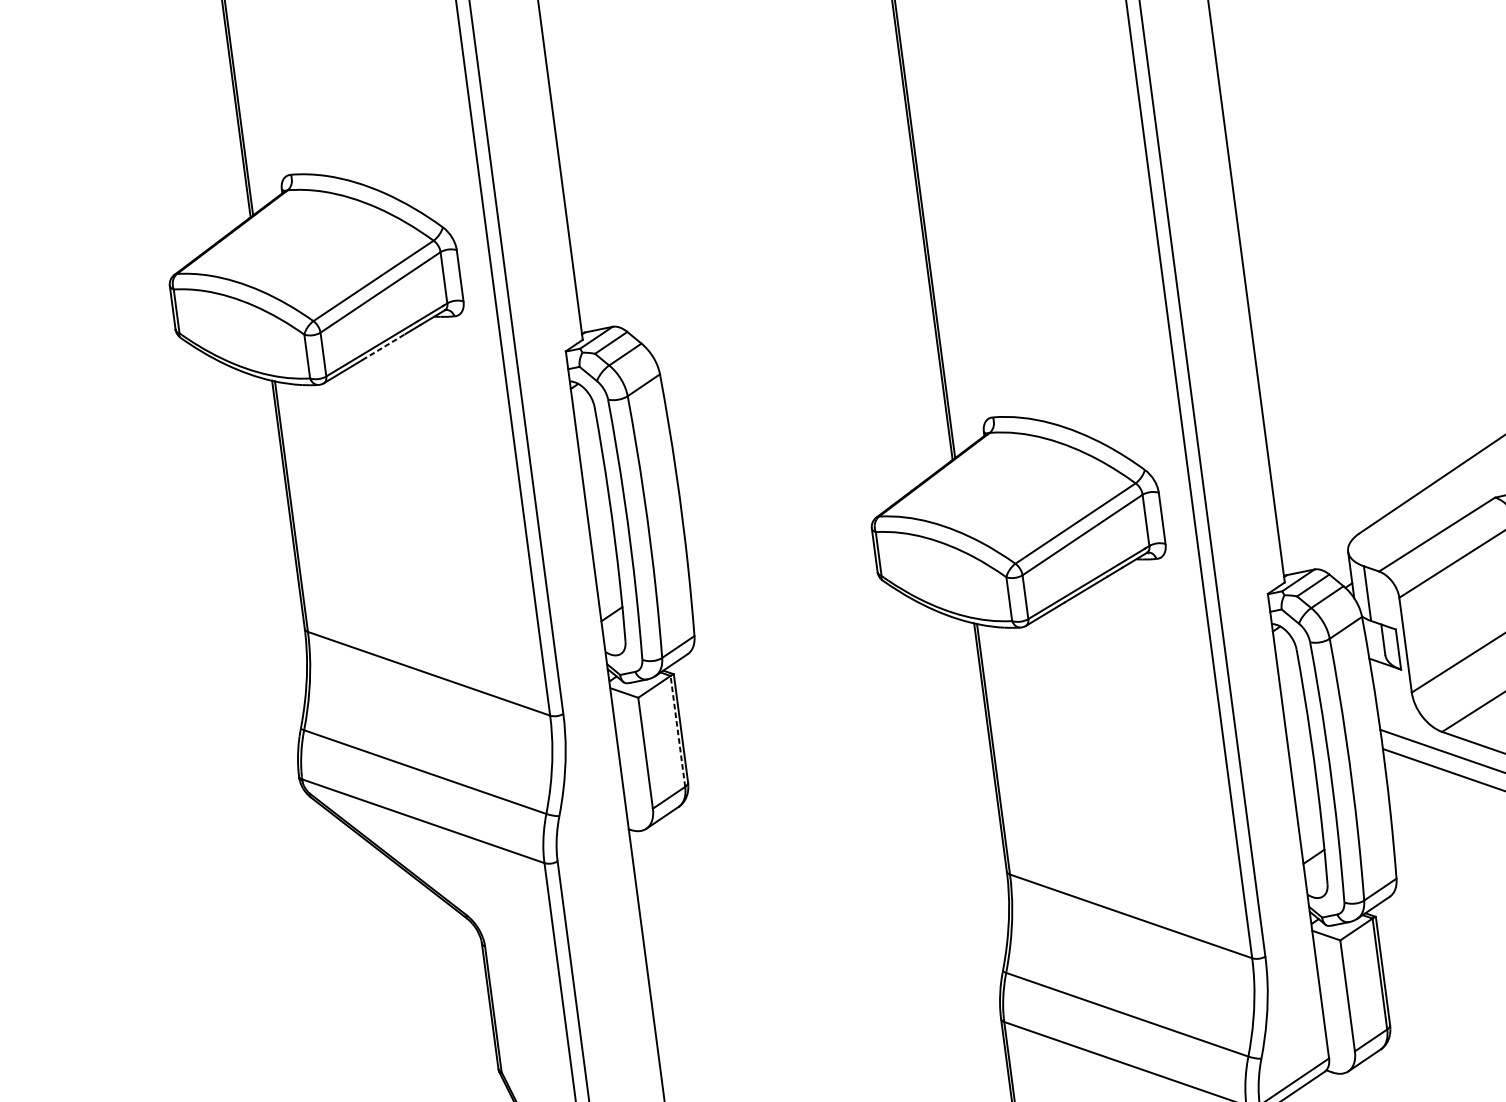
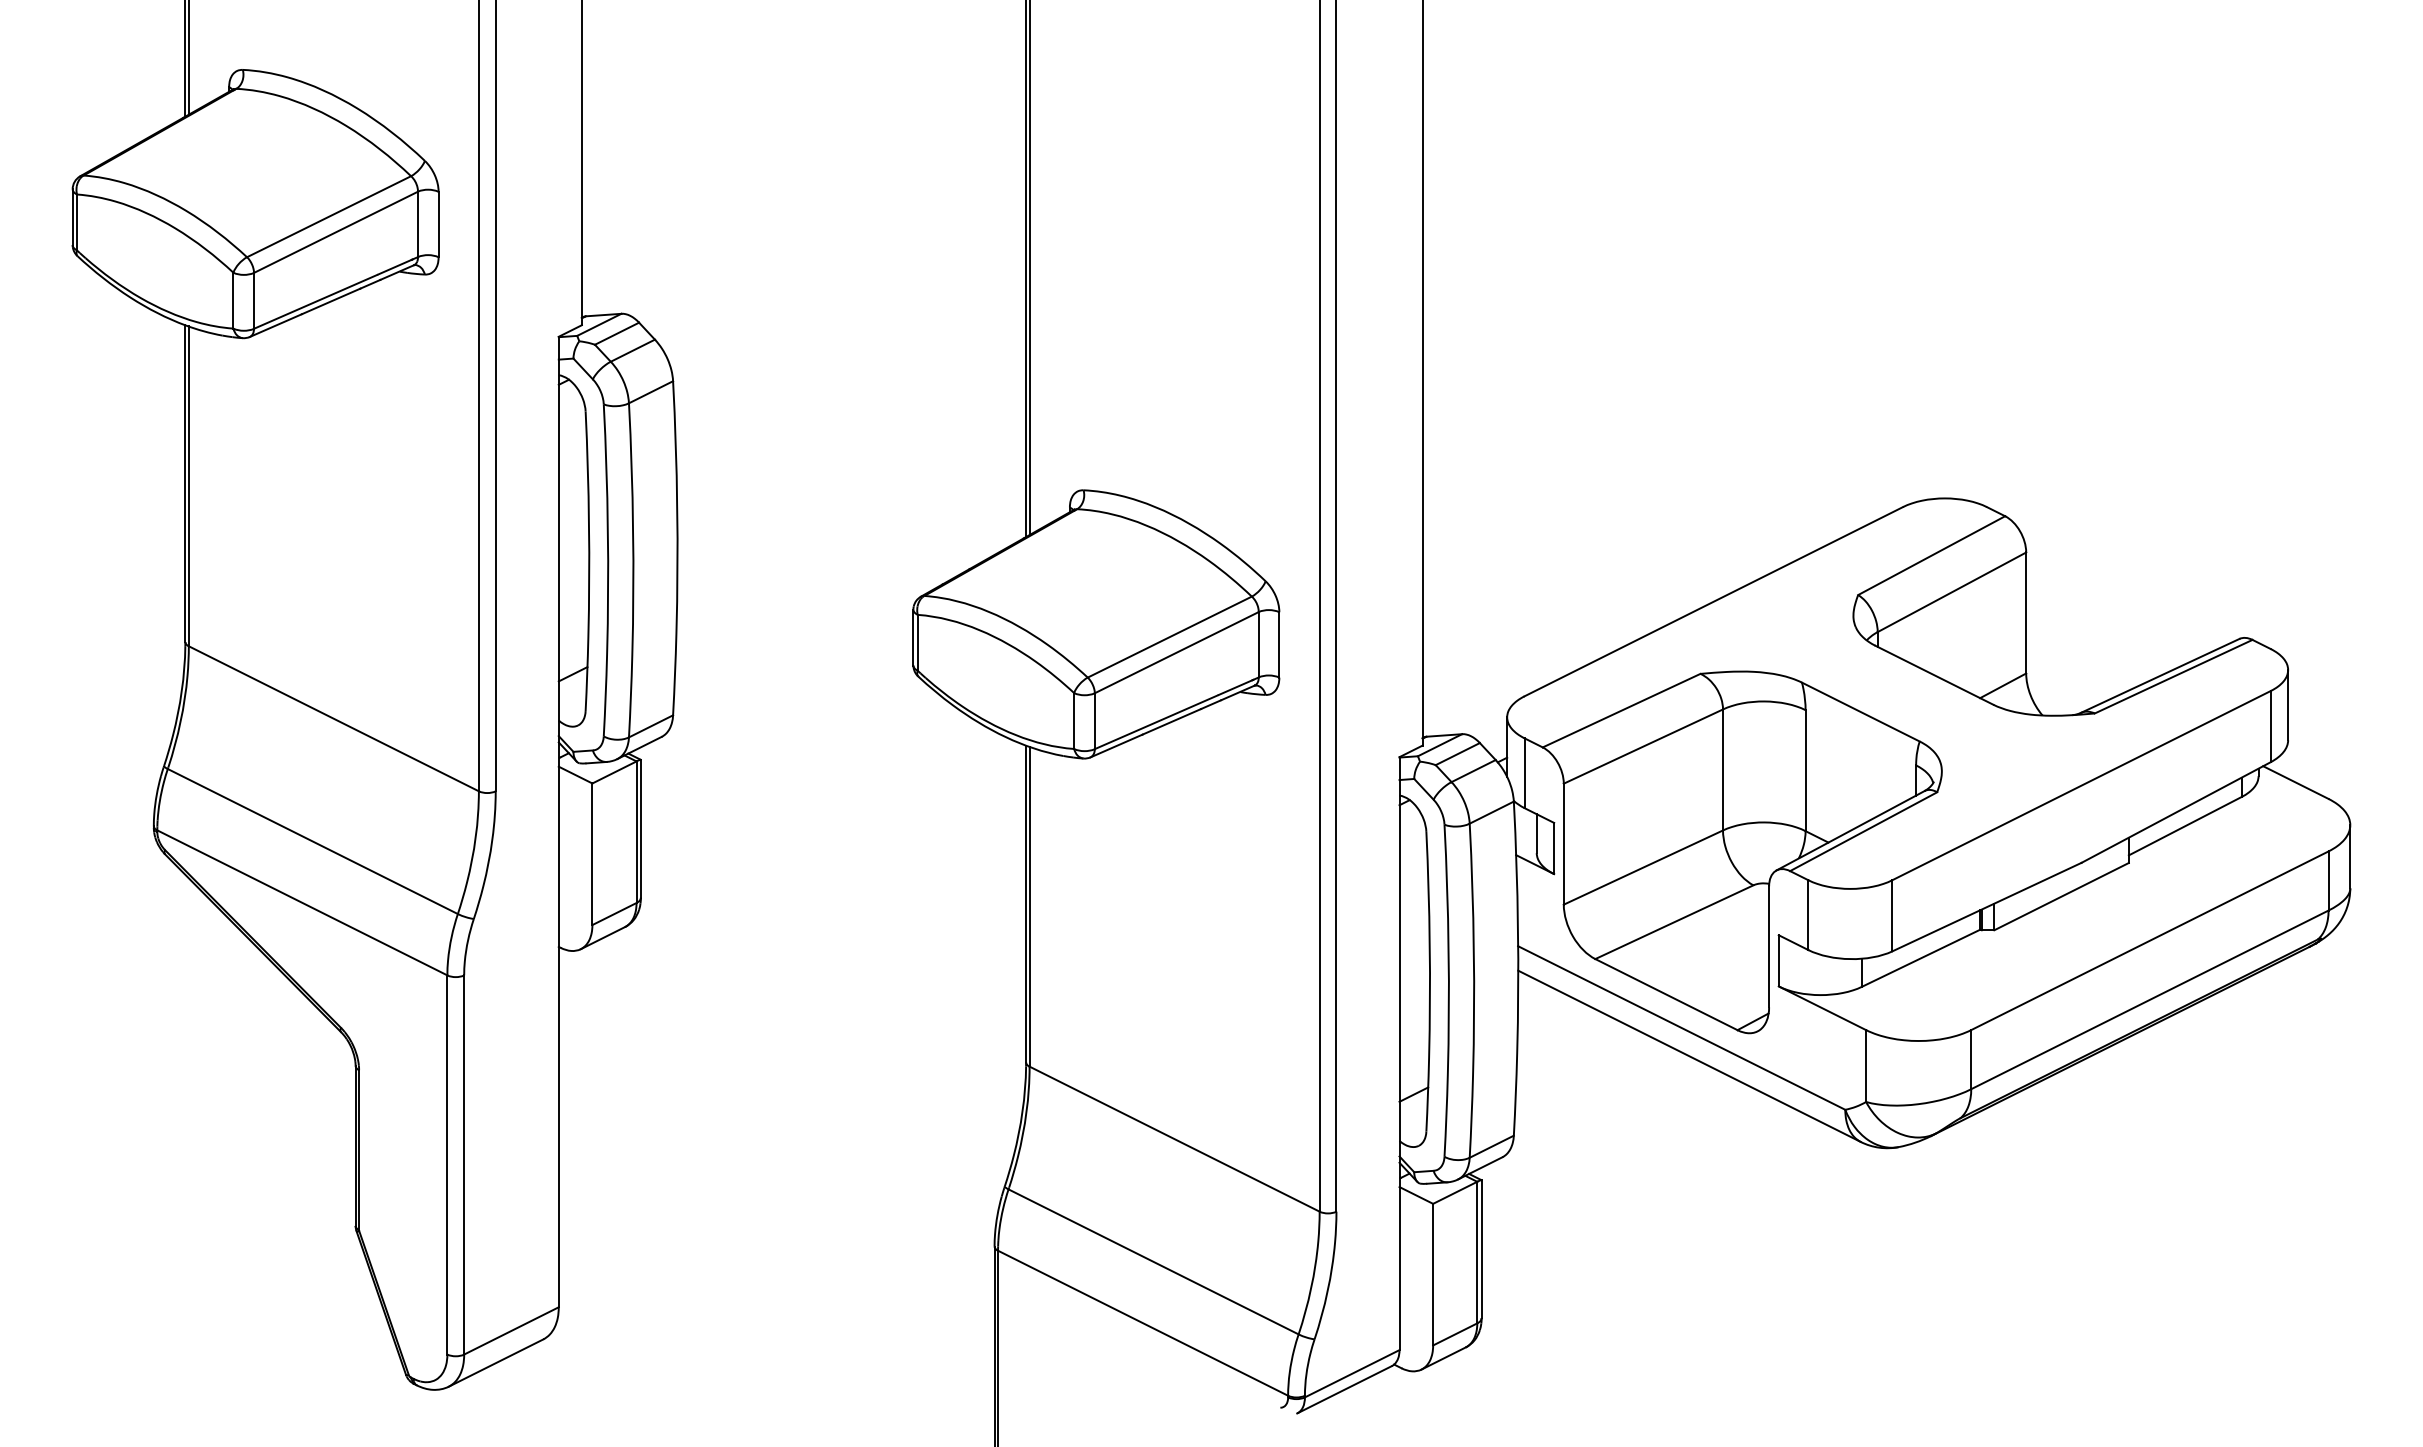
line: (384, 347) -> (331, 301), dashed -> solid
line: (677, 731) -> (636, 832), dashed -> solid

